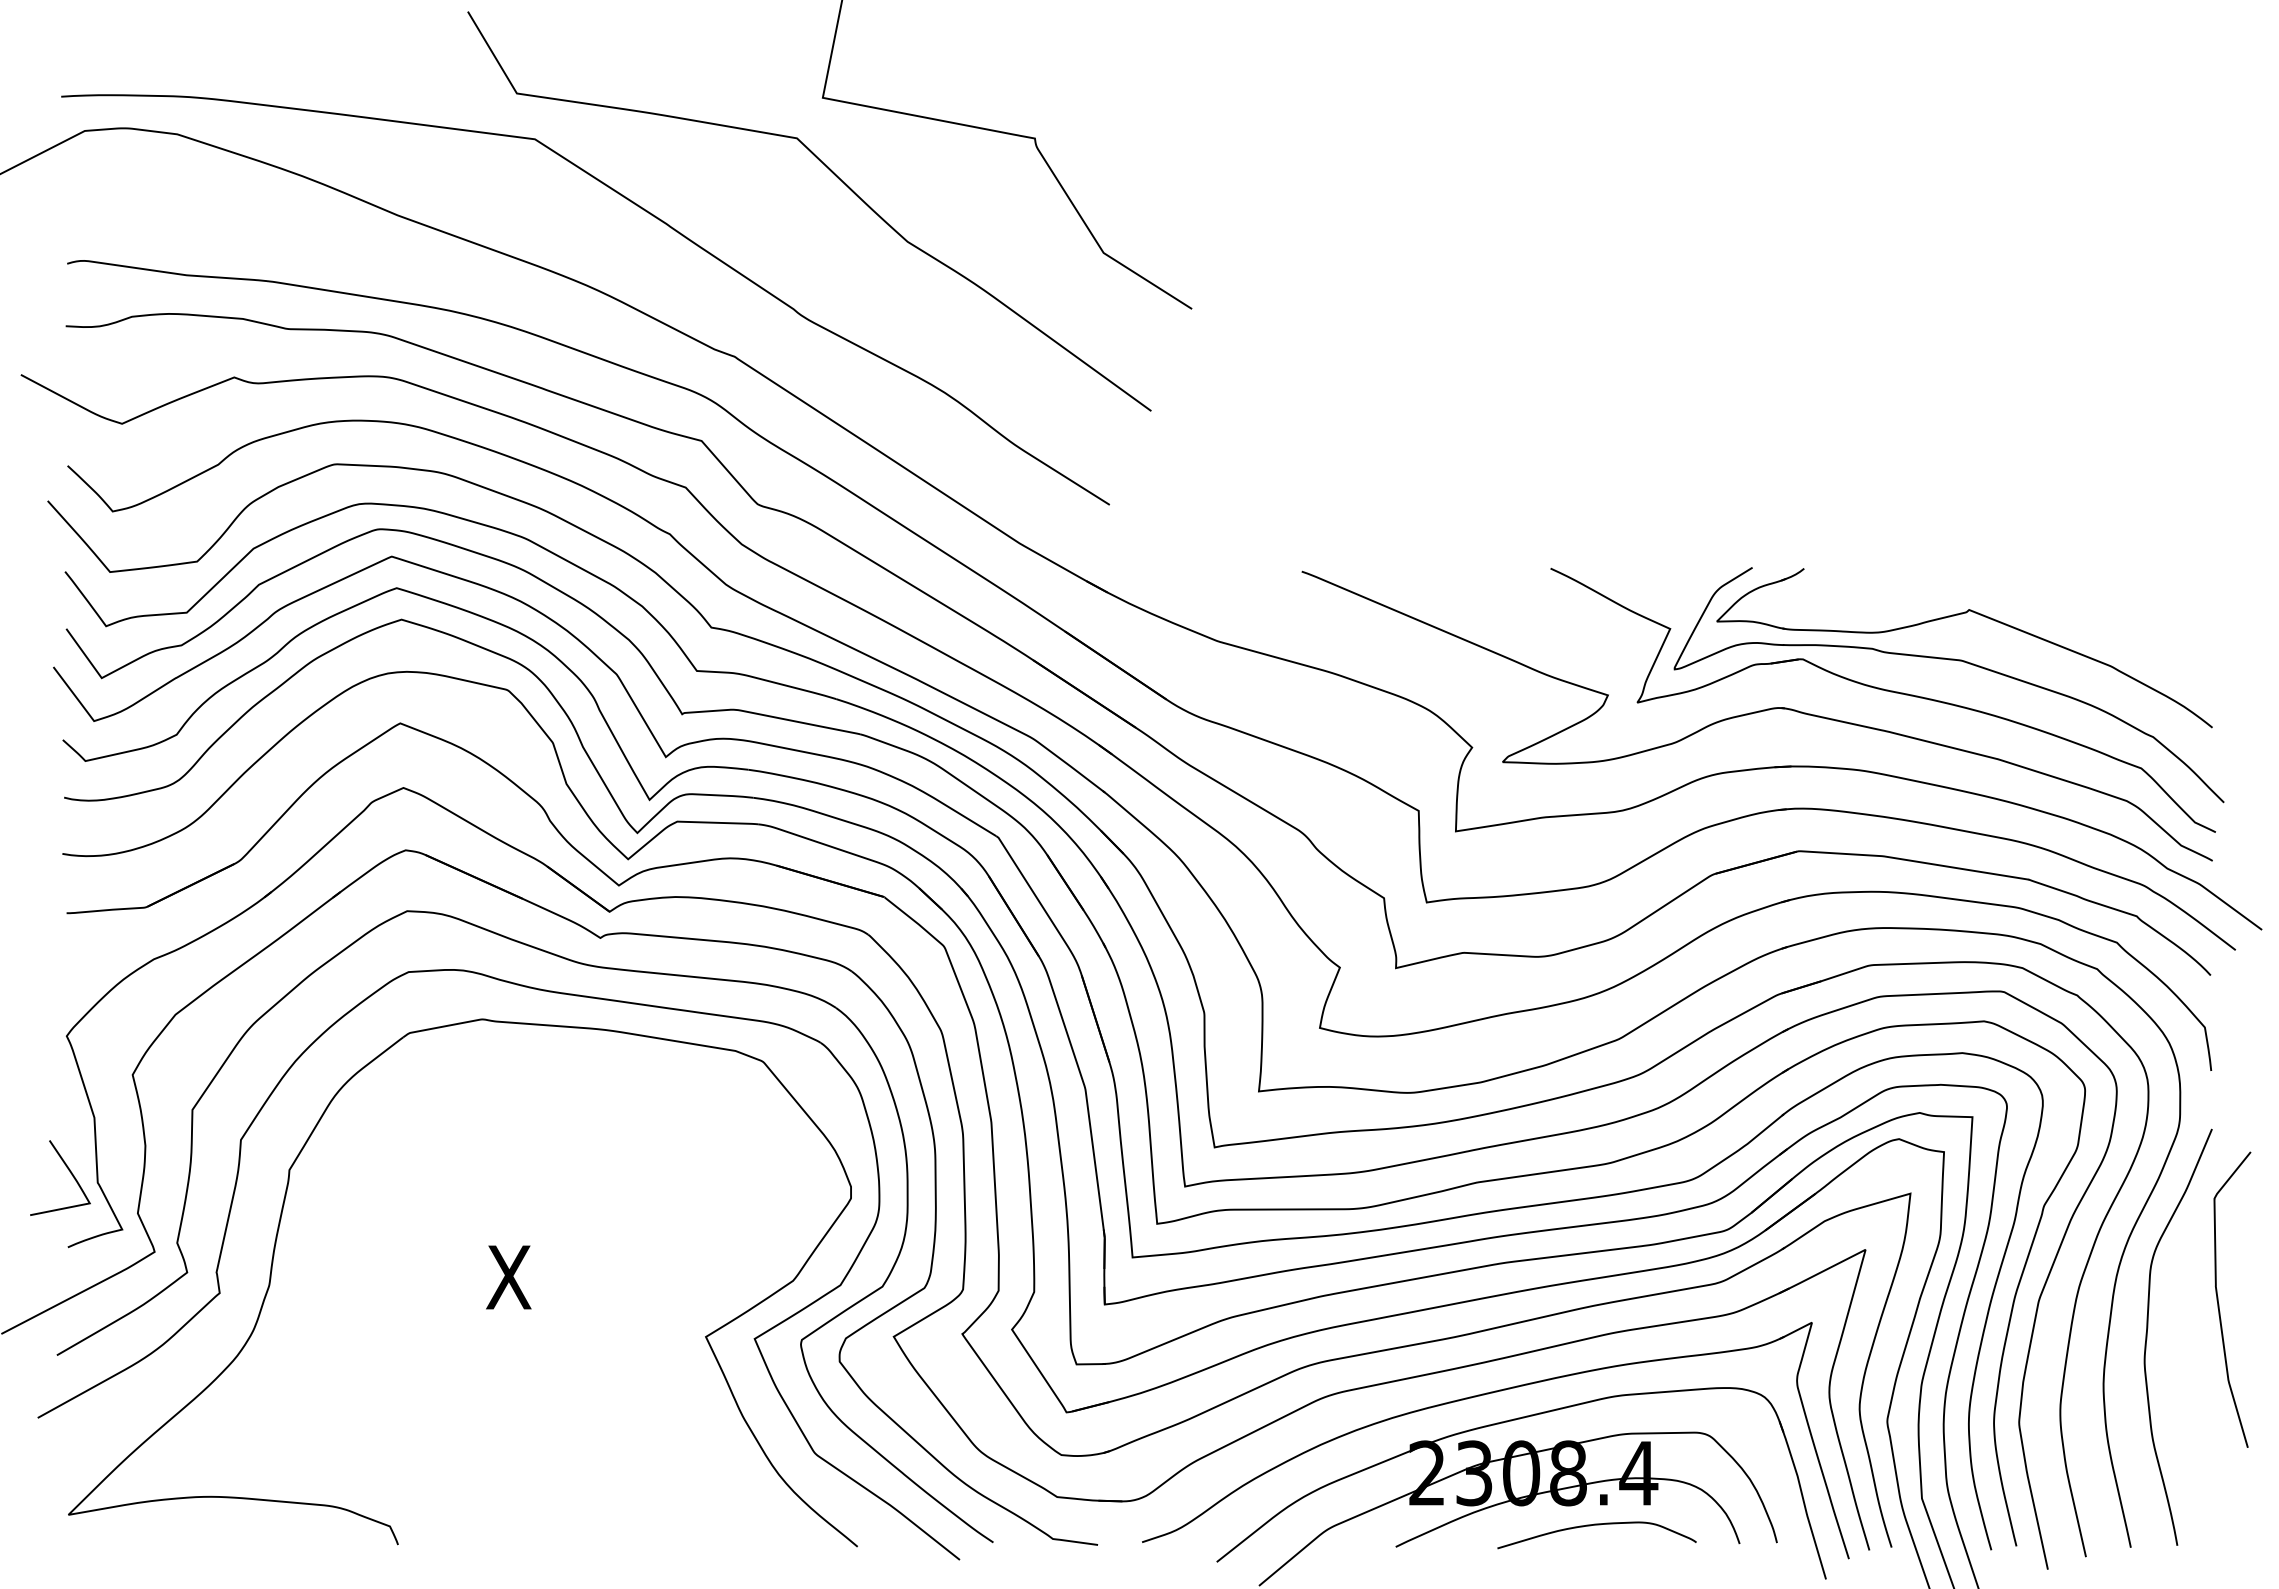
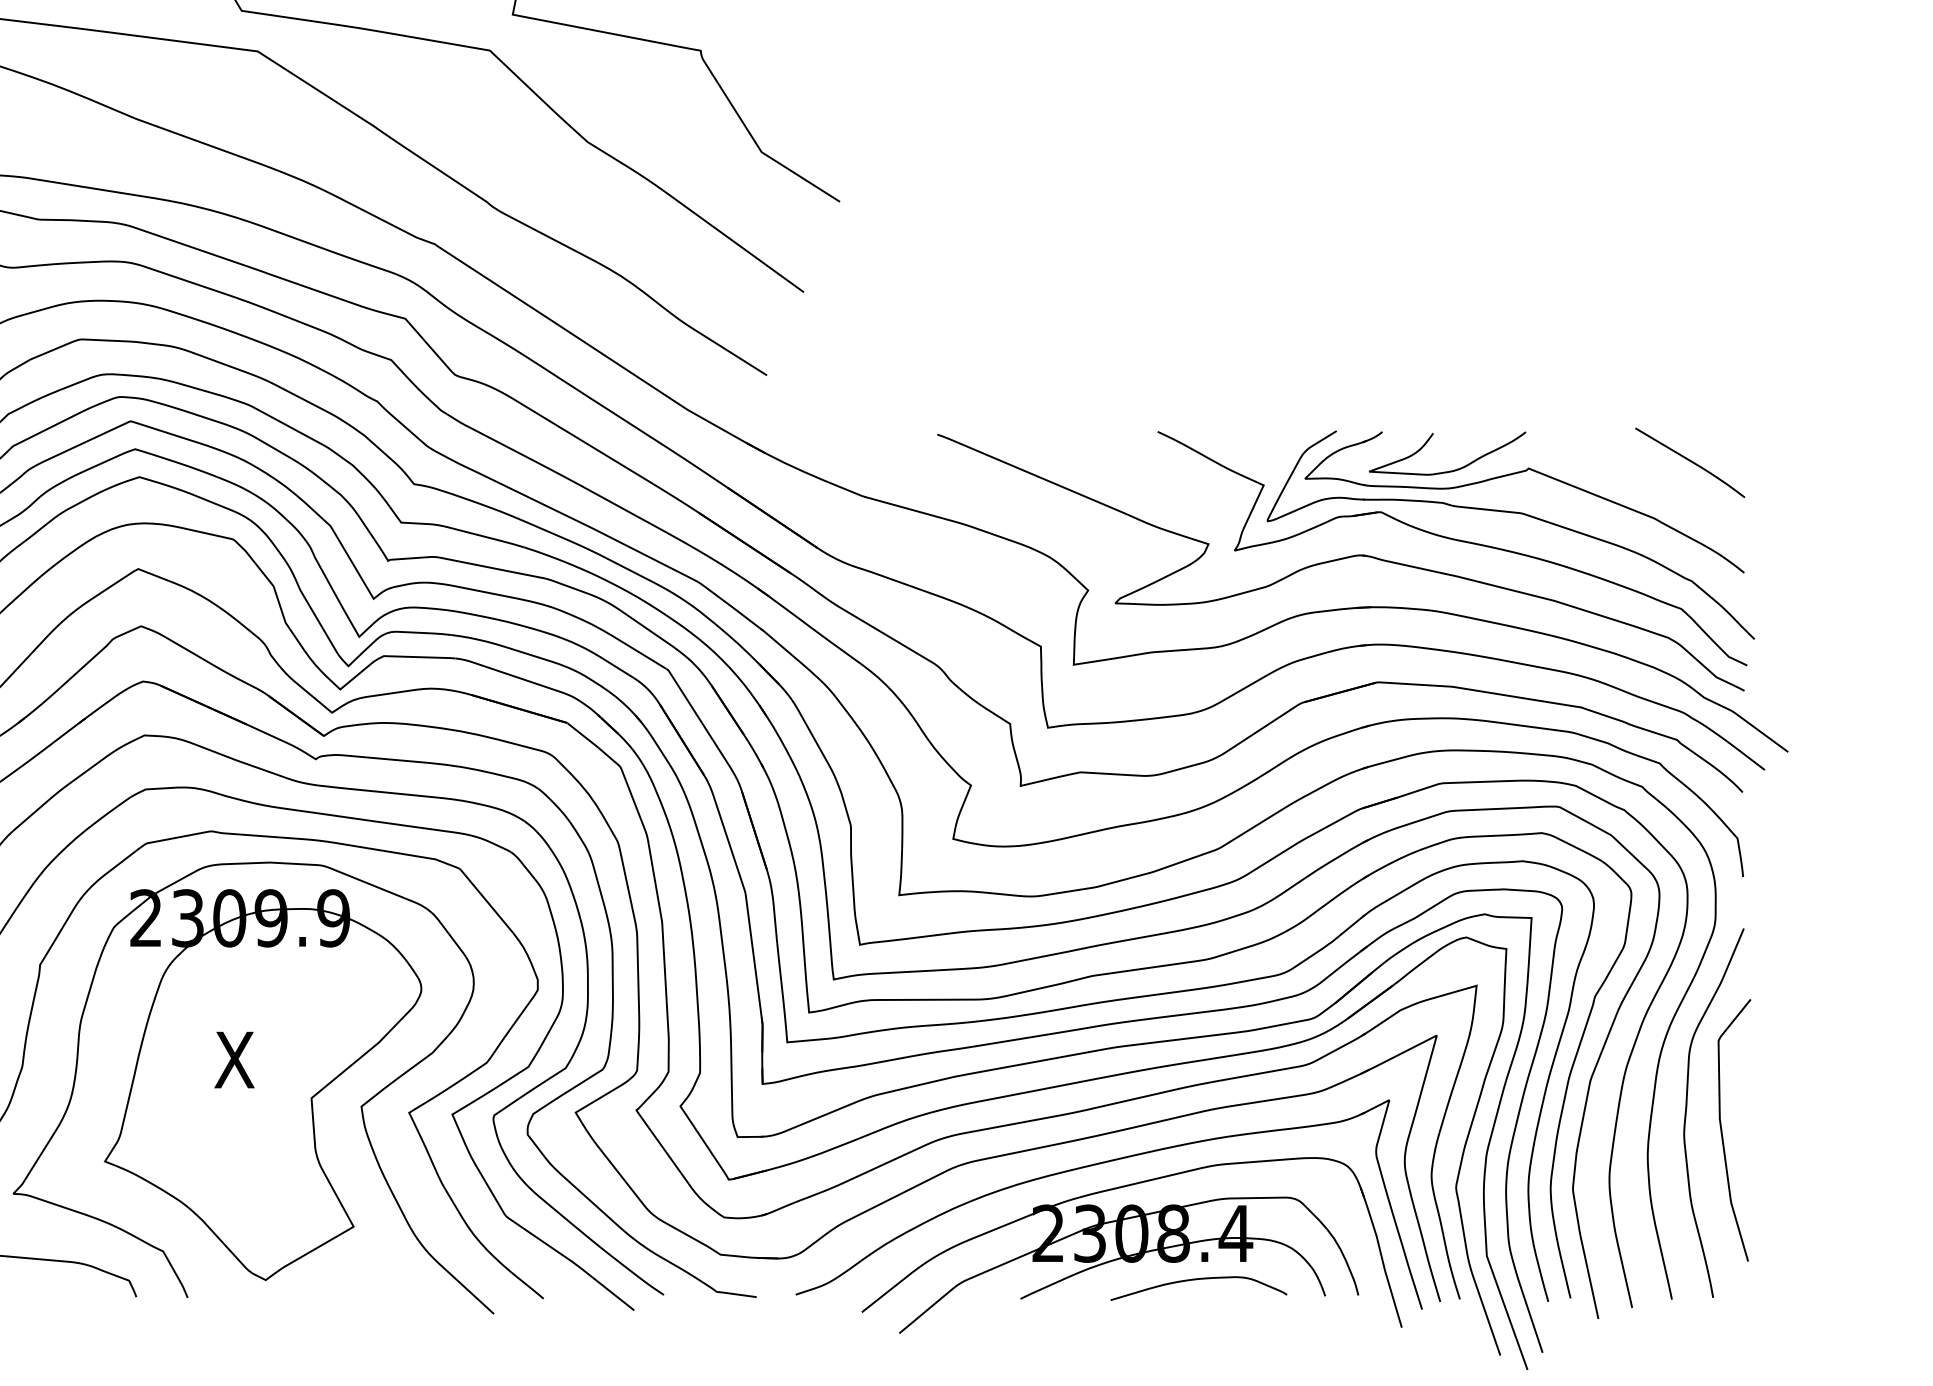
curve: (2151, 602) -> (1690, 461), added
curve: (1879, 612) -> (1449, 470), added
curve: (2219, 1304) -> (1723, 1134), moved
part: (530, 1308) -> (253, 1087), added

